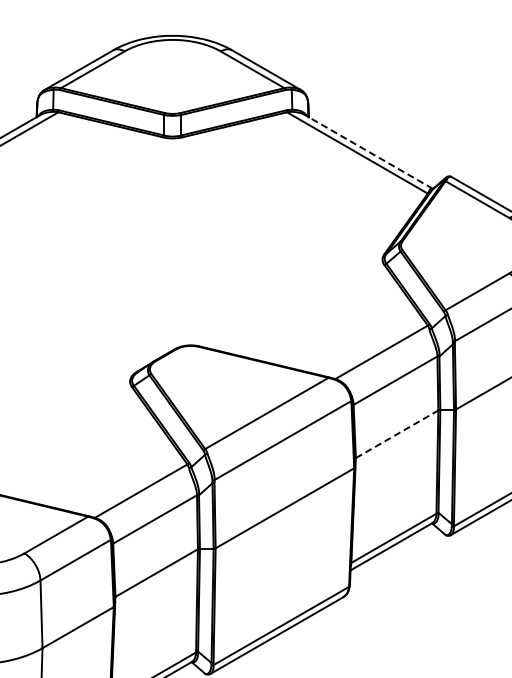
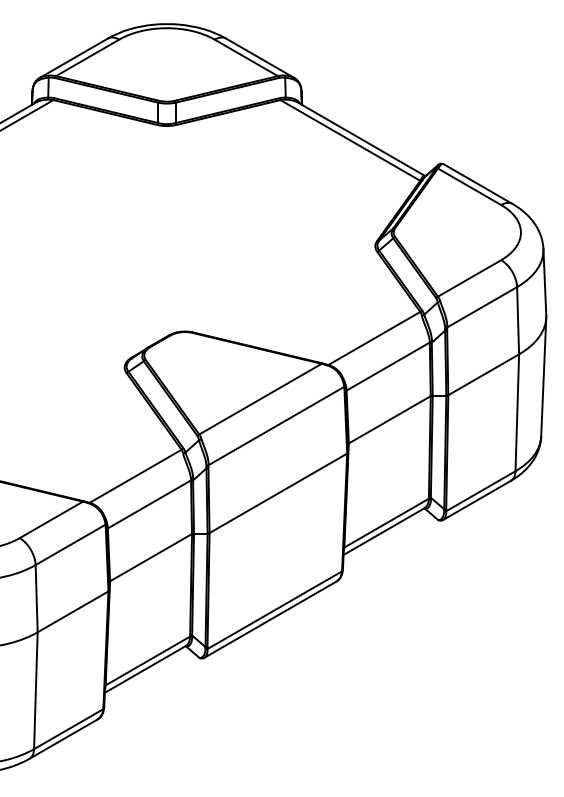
line: (368, 151) -> (361, 139), dashed -> solid
line: (397, 433) -> (390, 419), dashed -> solid

